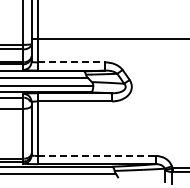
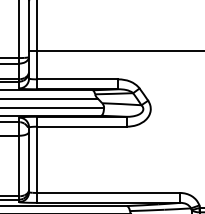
line: (72, 62) -> (78, 79), dashed -> solid
line: (97, 156) -> (109, 193), dashed -> solid

